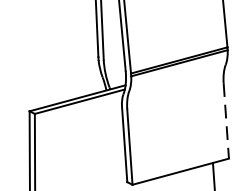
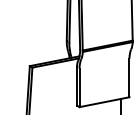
line: (226, 121) -> (129, 78), dashed -> solid

